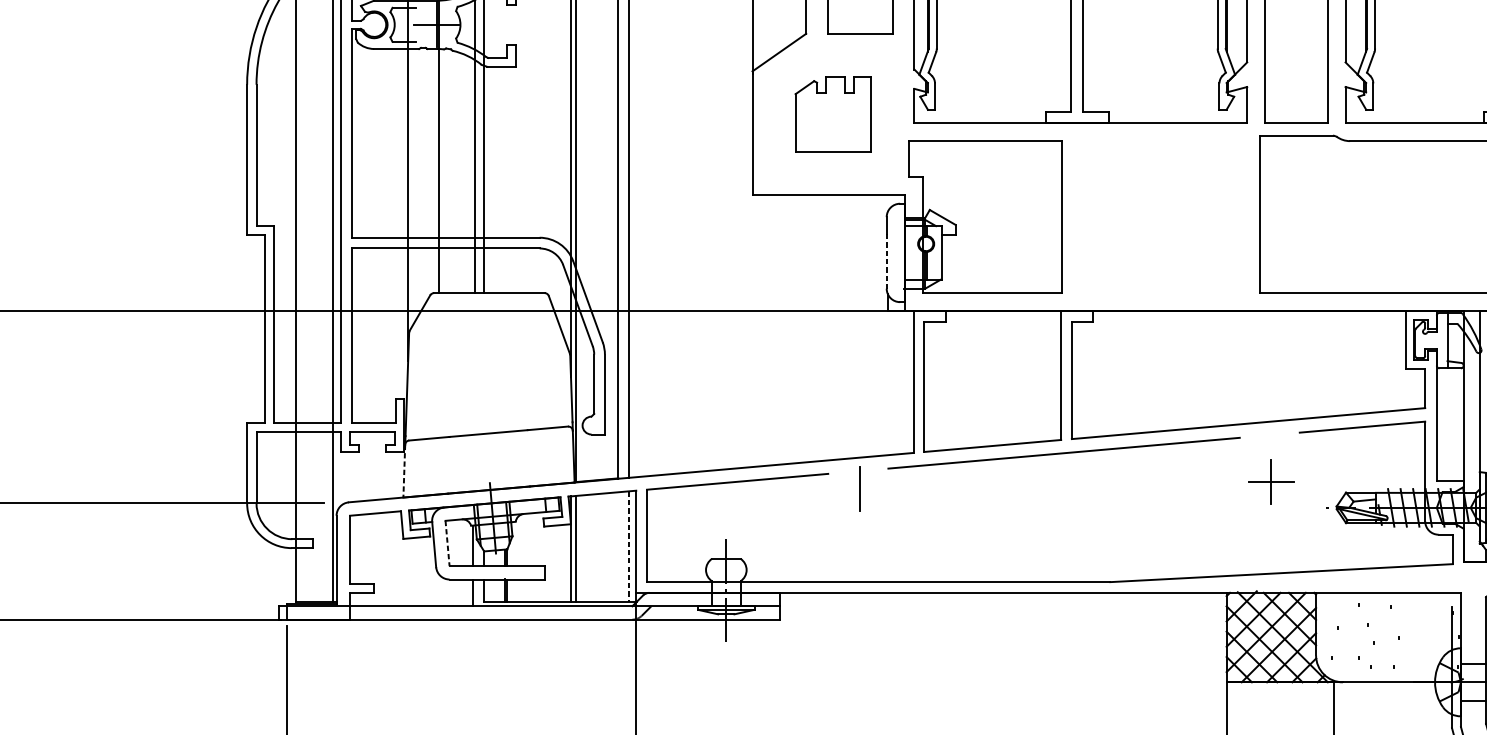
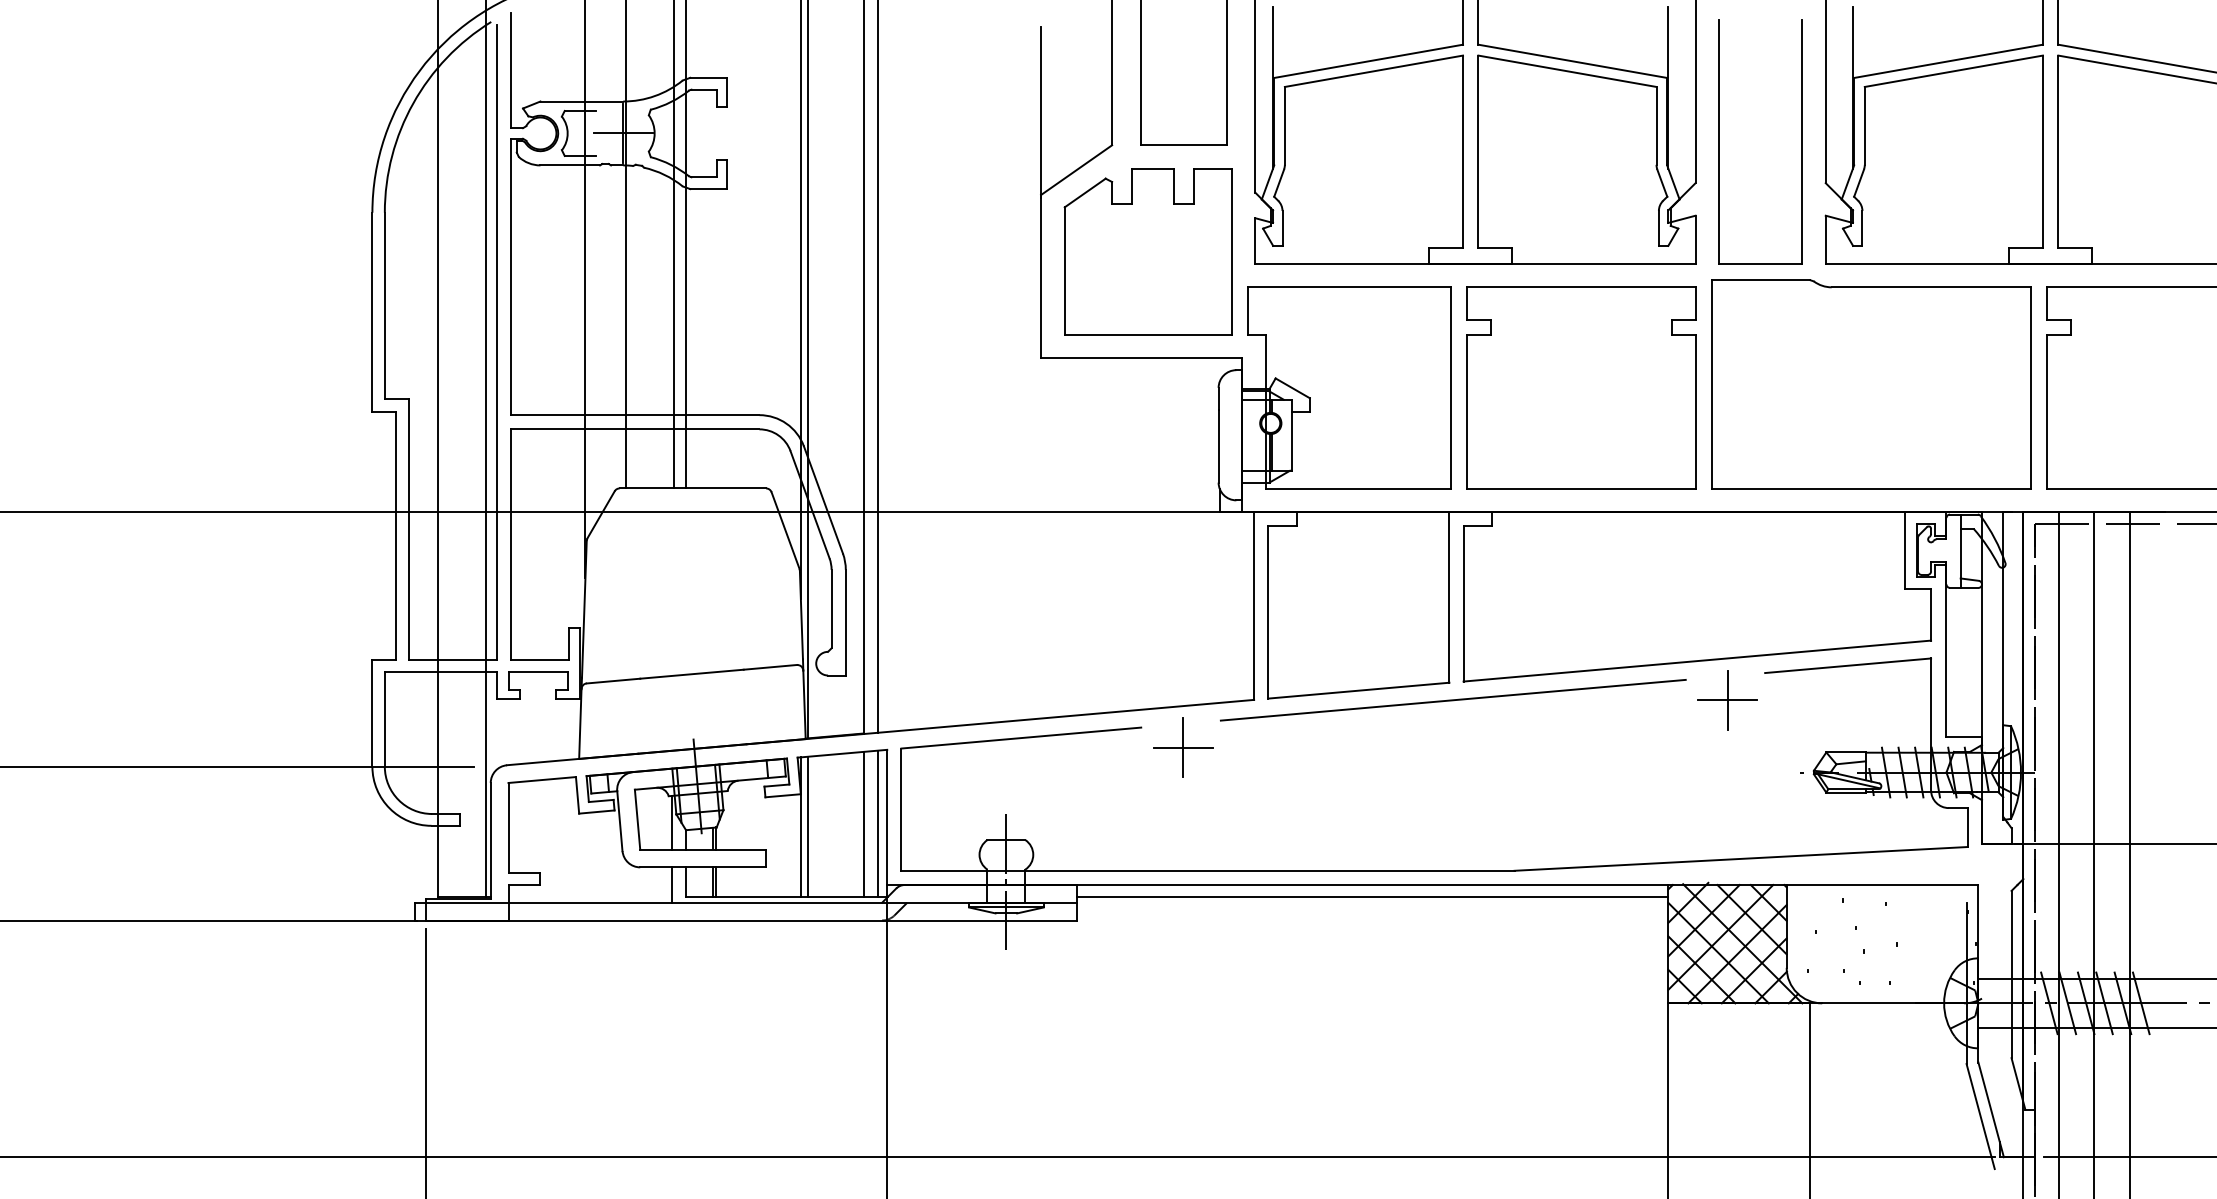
part: (832, 114) -> (1147, 251), size x1.67
part: (1160, 216) -> (1581, 387), added
line: (886, 262) -> (1218, 447), dashed -> solid
line: (404, 471) -> (580, 724), dashed -> solid
part: (1271, 482) -> (1727, 700), moved
line: (859, 488) -> (1182, 747), added
line: (447, 544) -> (637, 820), dashed -> solid
line: (618, 546) -> (863, 823), added
line: (628, 546) -> (877, 823), dashed -> solid
line: (1003, 601) -> (1372, 896), added

